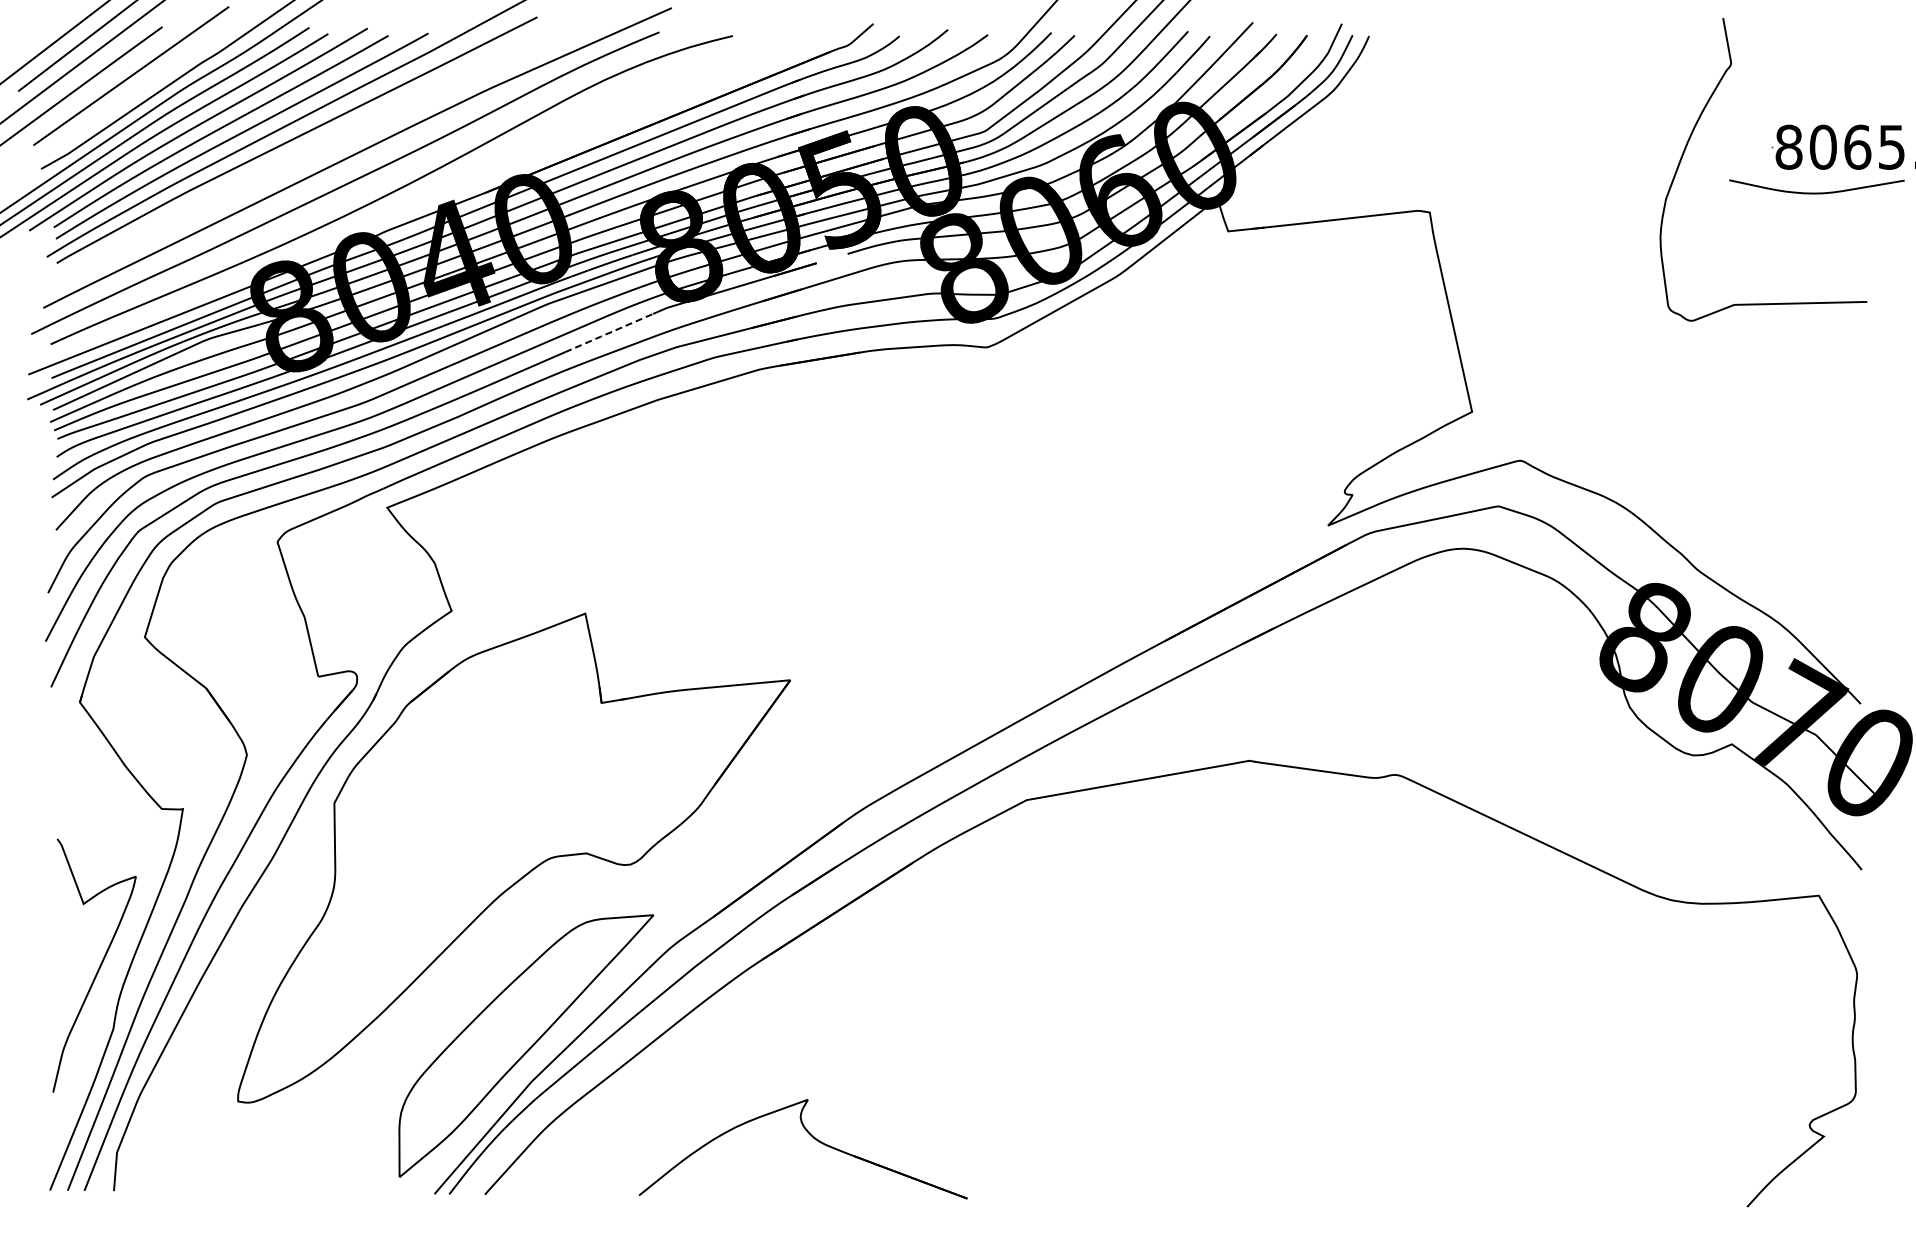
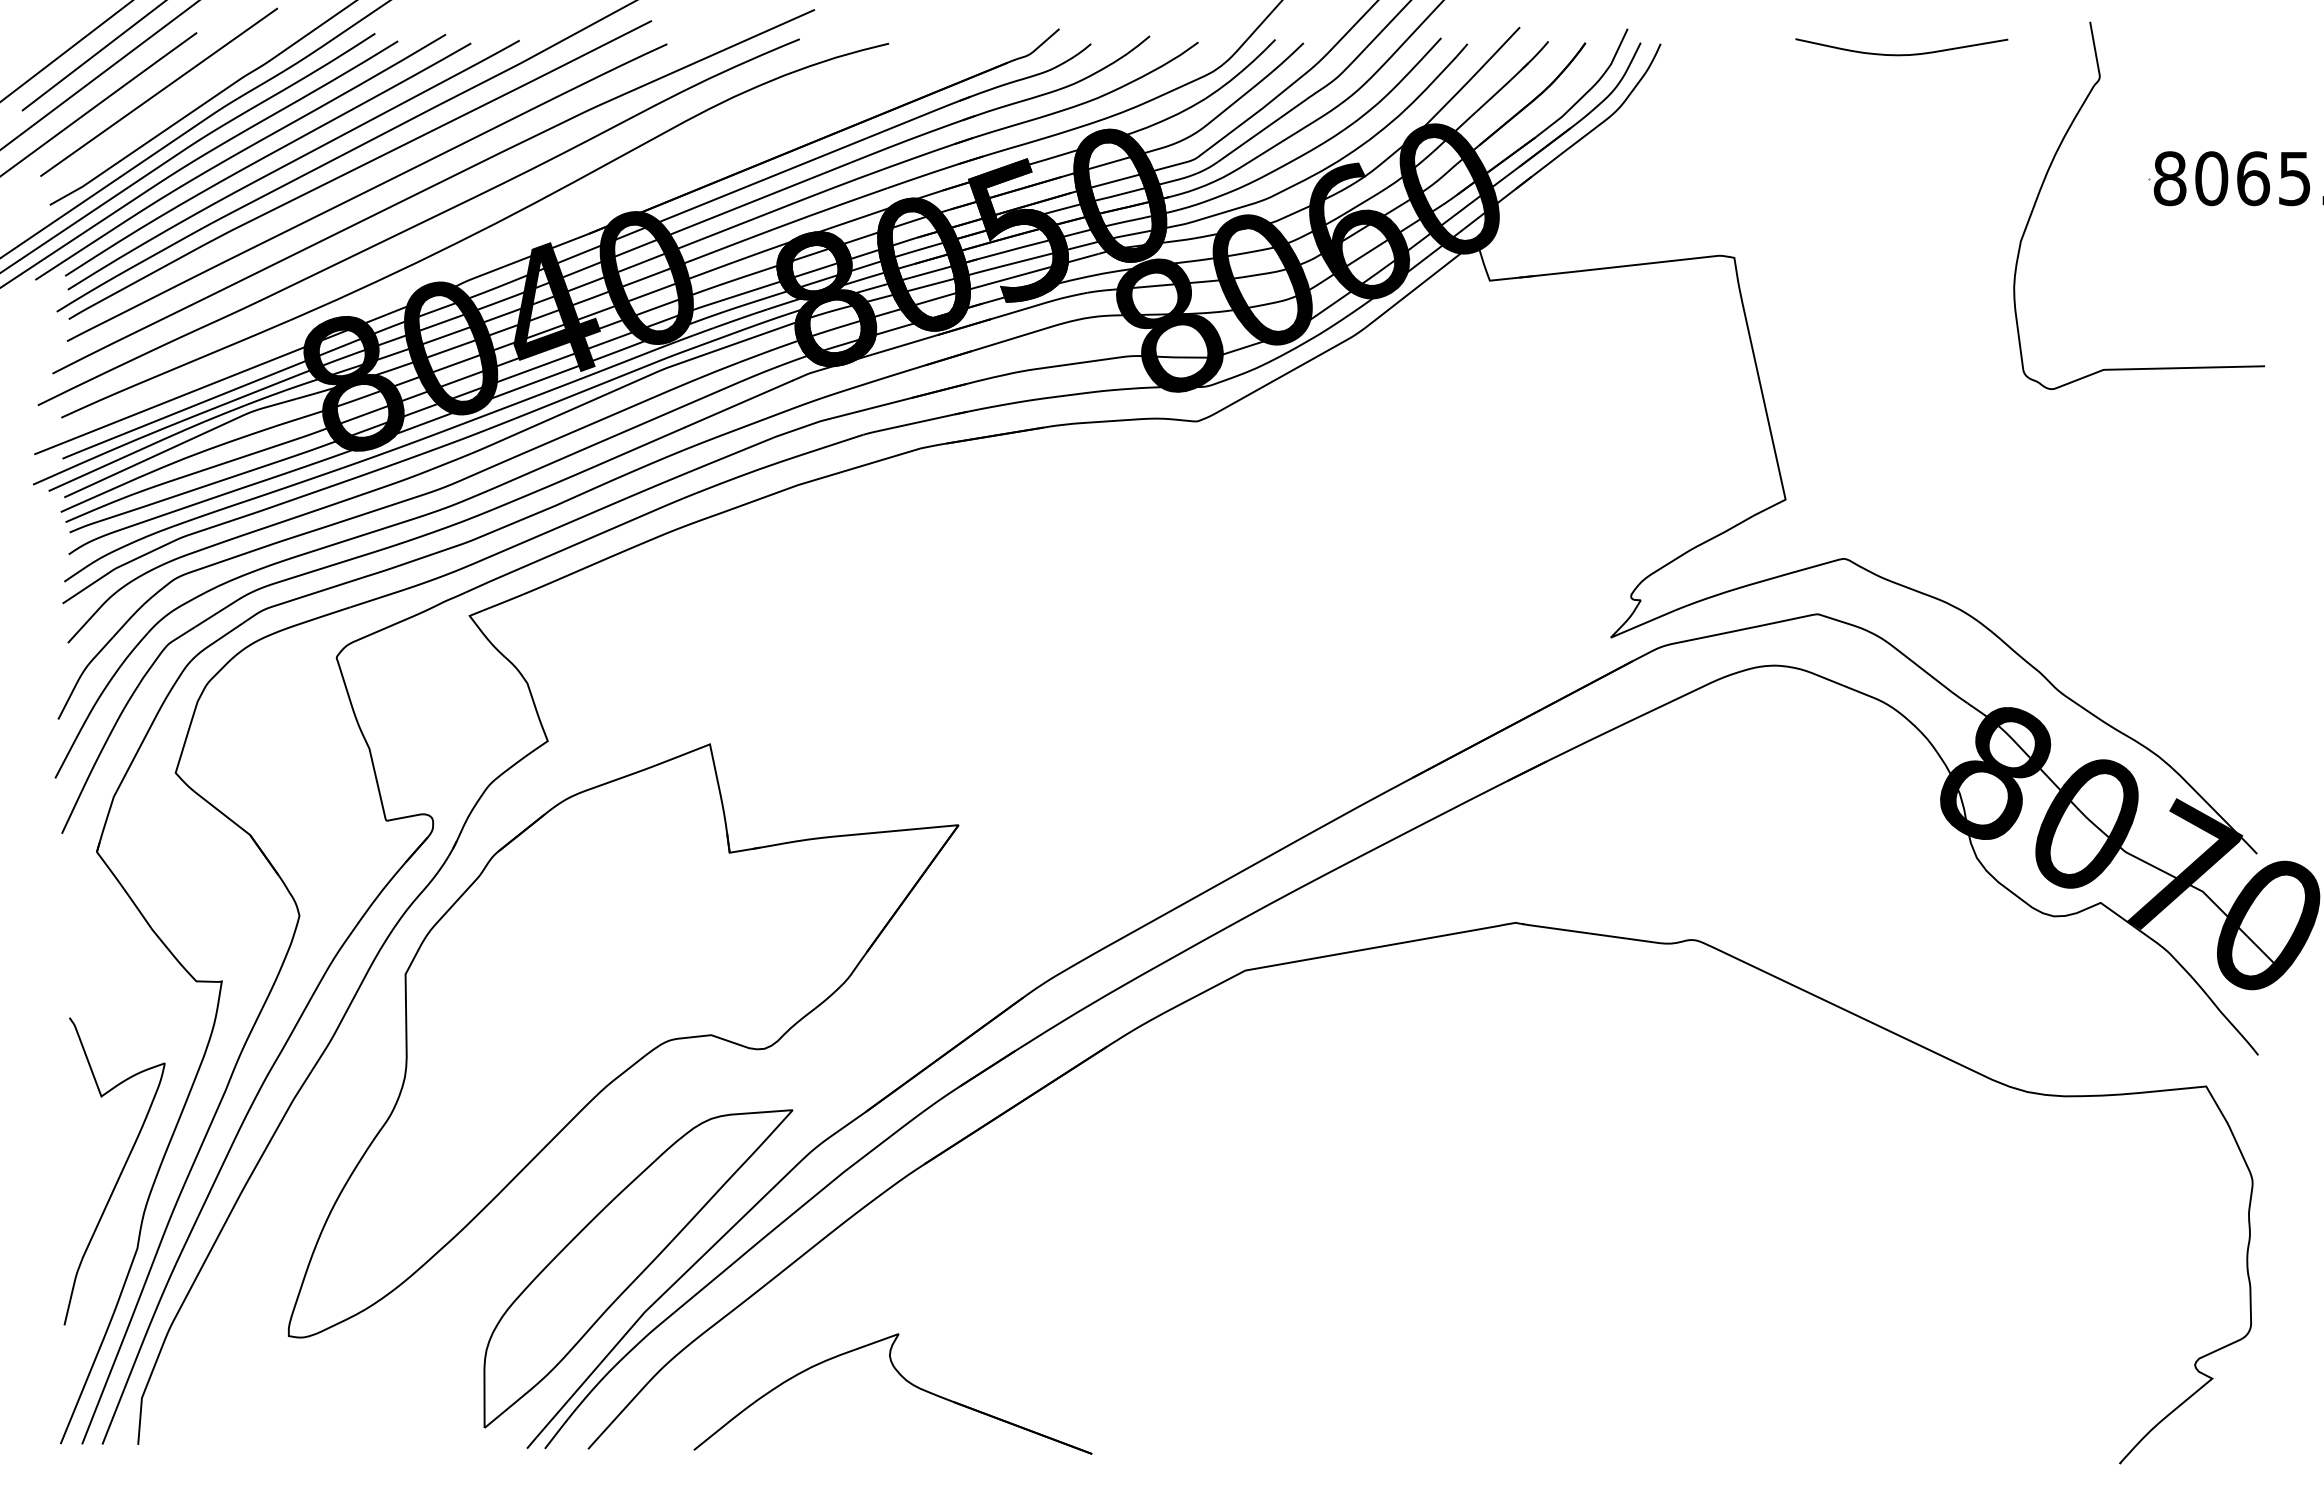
curve: (302, 158) -> (366, 192), added
curve: (1816, 192) -> (1901, 53), moved
line: (831, 258) -> (1008, 313), added
line: (609, 333) -> (739, 404), dashed -> solid
part: (813, 1138) -> (905, 1381), moved

